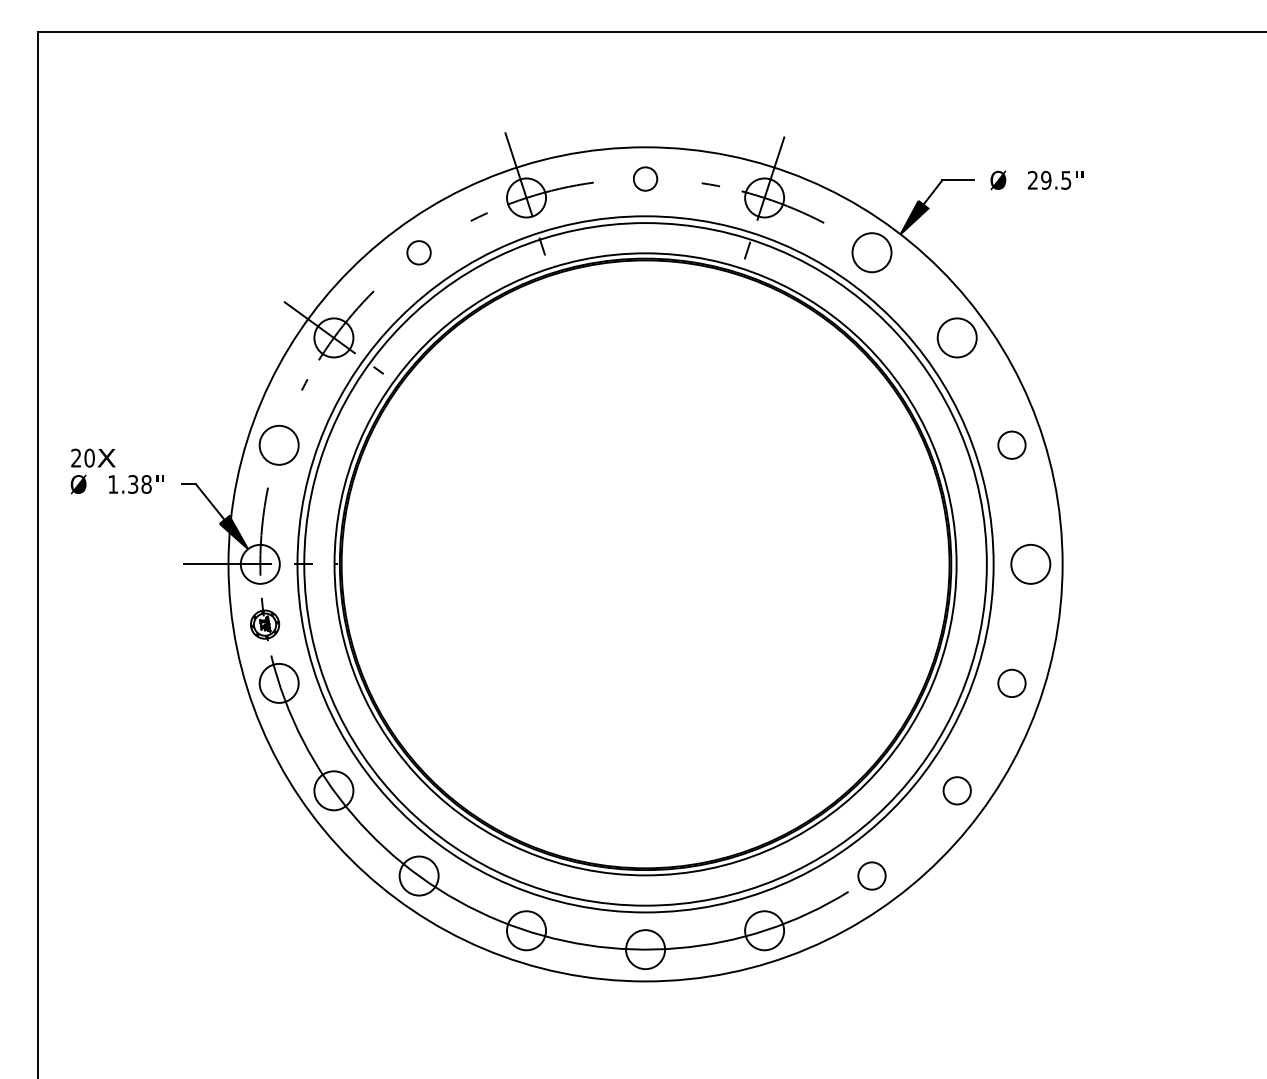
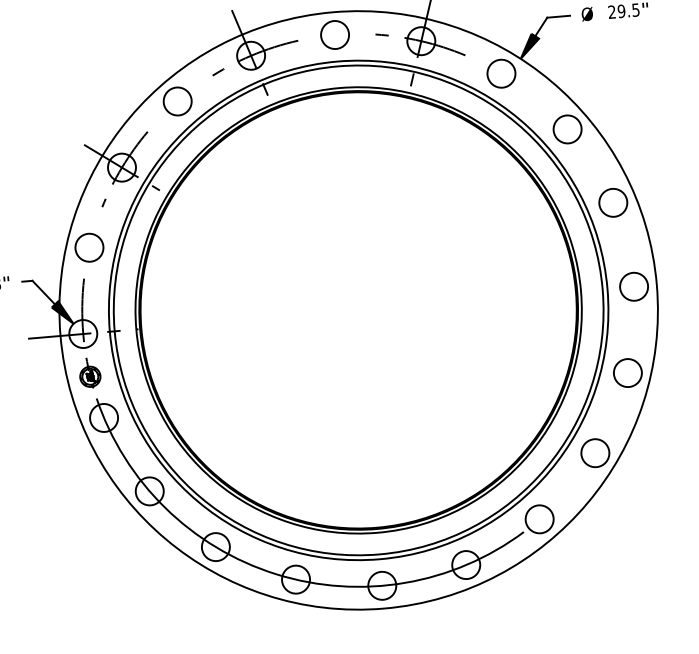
circle: (645, 178) -> (334, 34), size x1.67
circle: (418, 252) -> (177, 101), size x1.67
circle: (1011, 444) -> (612, 202), size x1.43
circle: (1011, 683) -> (627, 373), size x1.43
circle: (956, 790) -> (594, 453), size x1.43
circle: (871, 875) -> (539, 518), size x1.43

